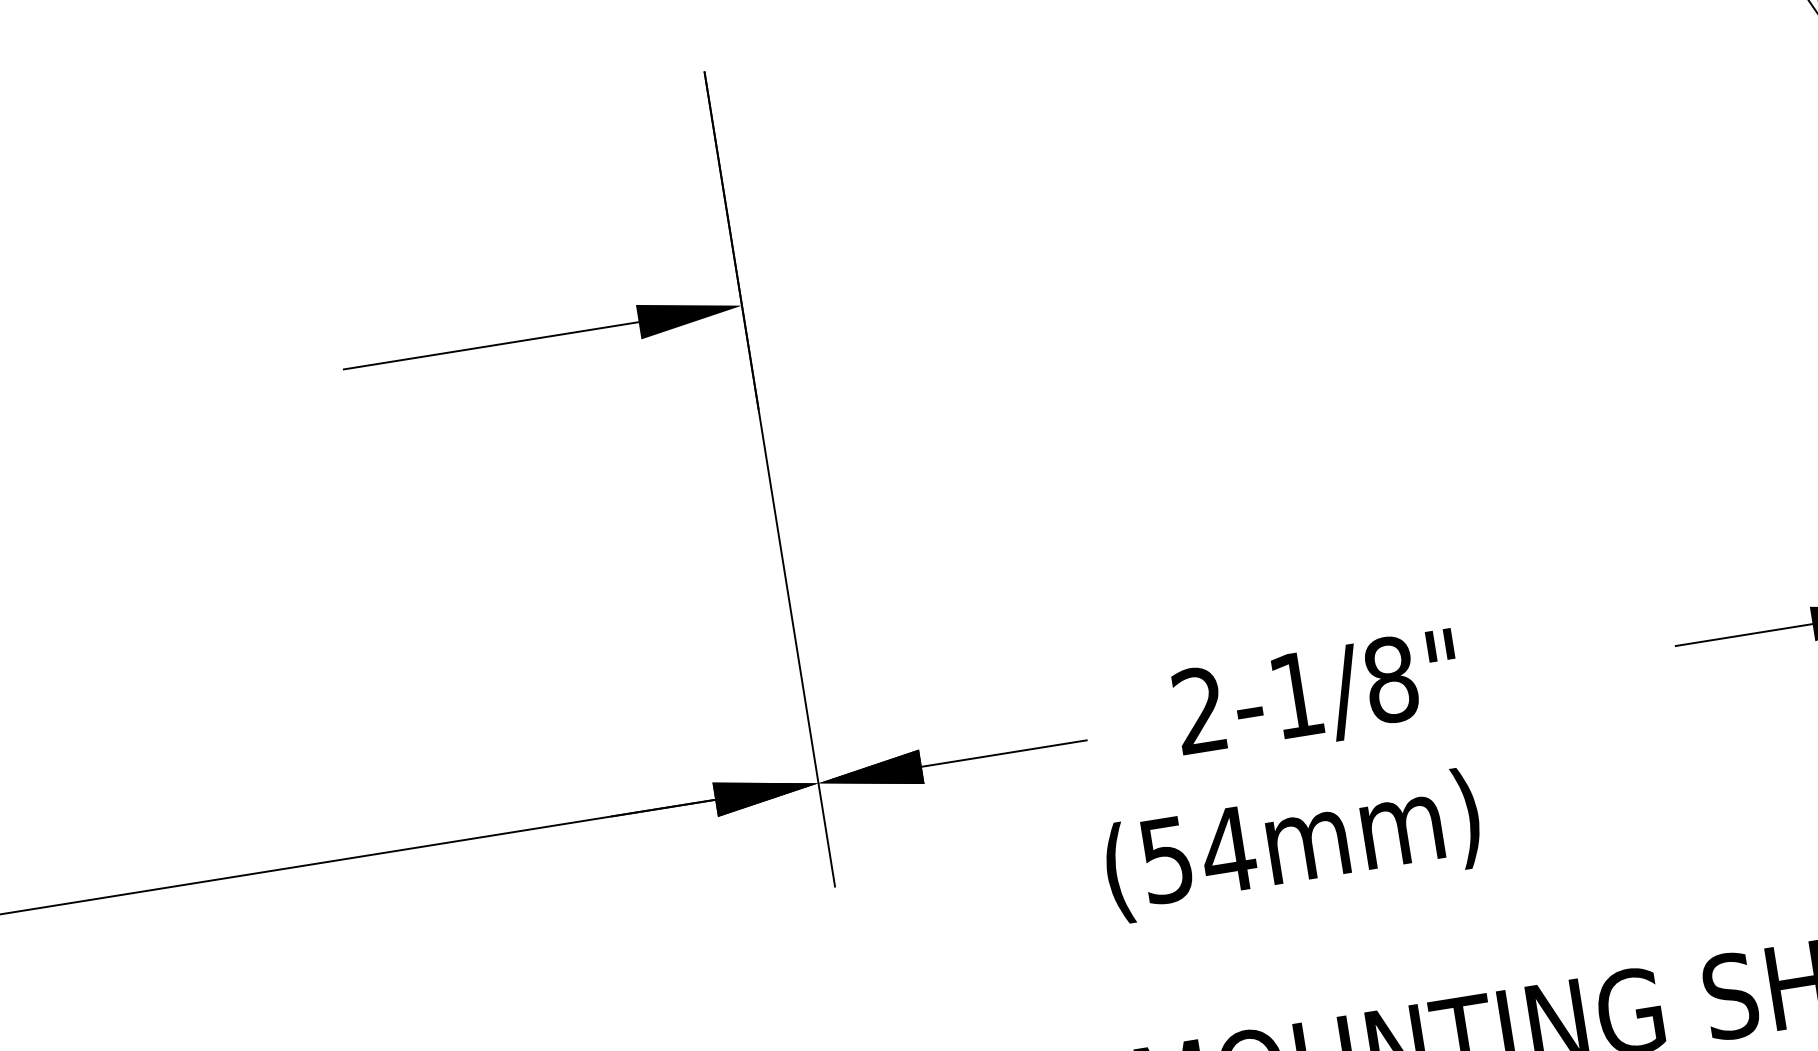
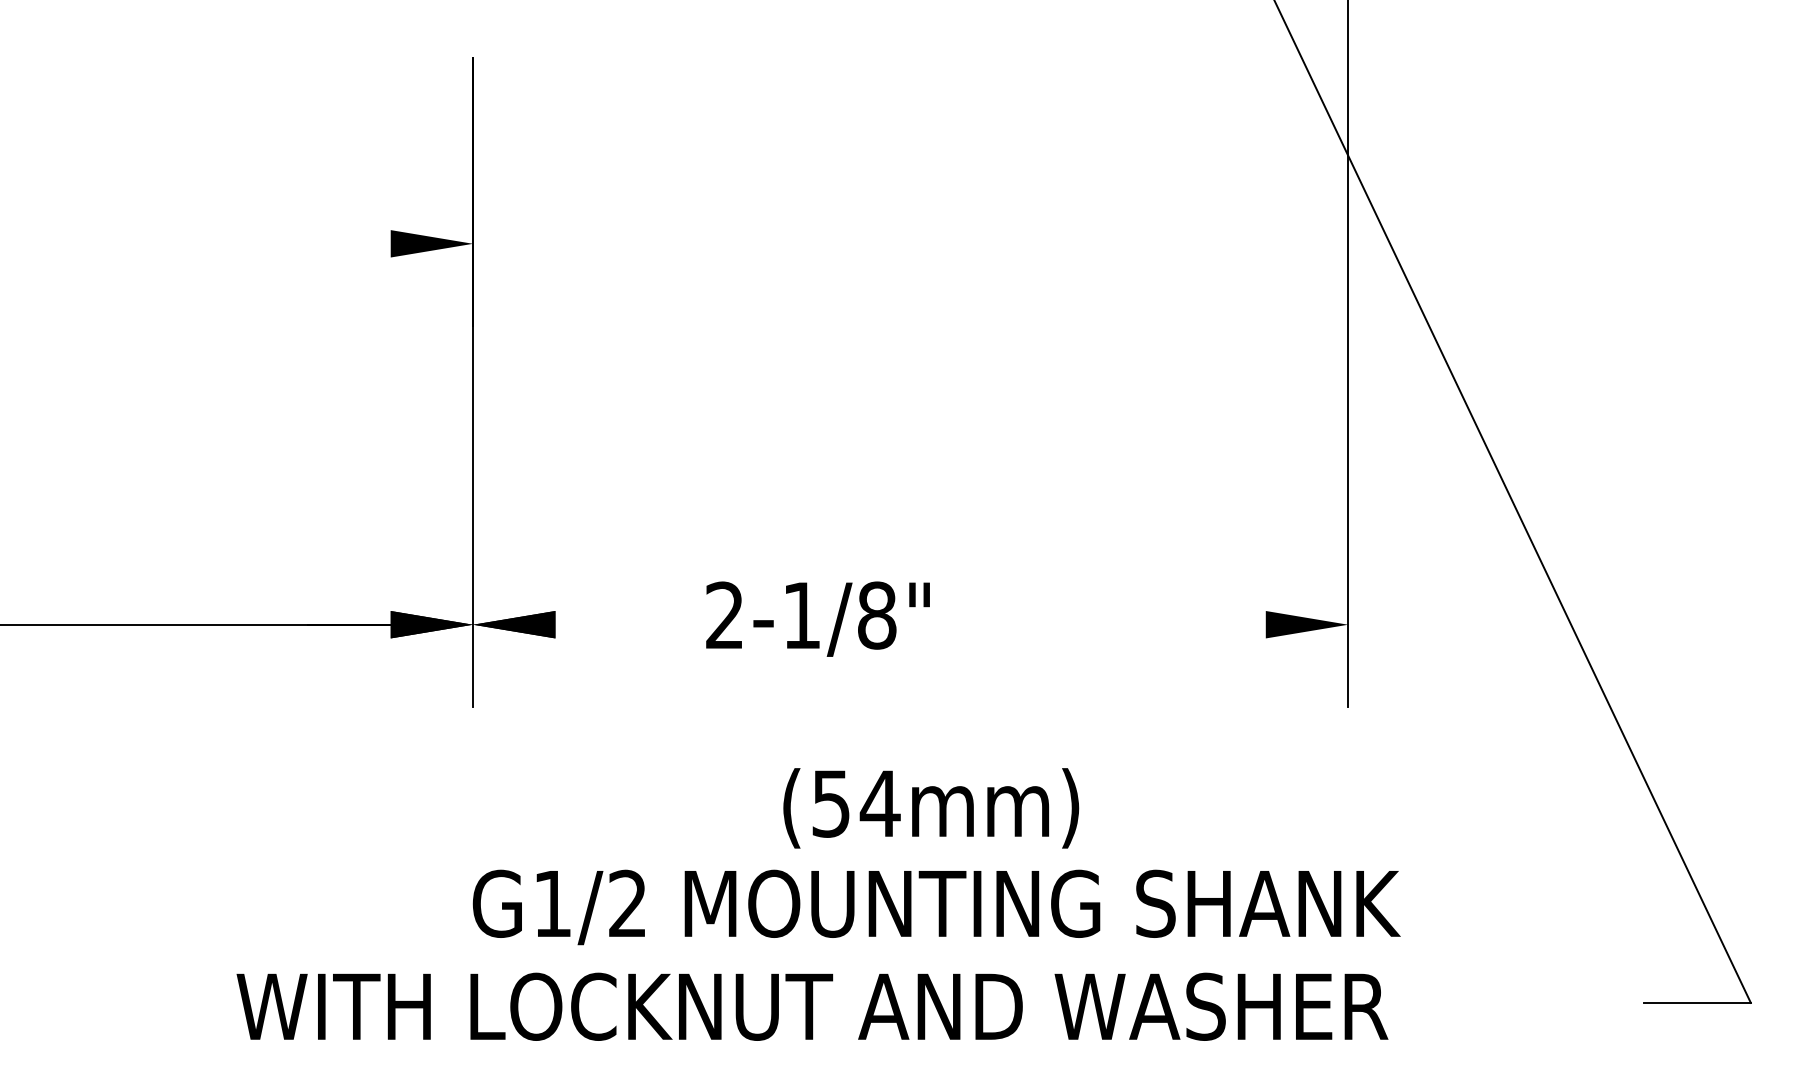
line: (490, 345) -> (272, 243), removed
line: (1743, 634) -> (1210, 624), removed
text: (1316, 695) -> (817, 618), moved
line: (1003, 753) -> (620, 624), removed
text: (1293, 845) -> (931, 808), moved

